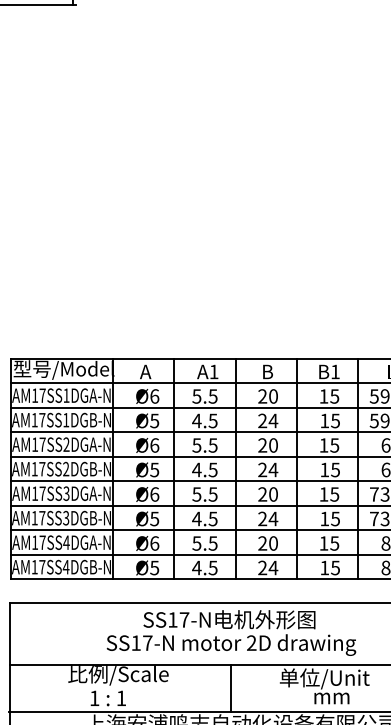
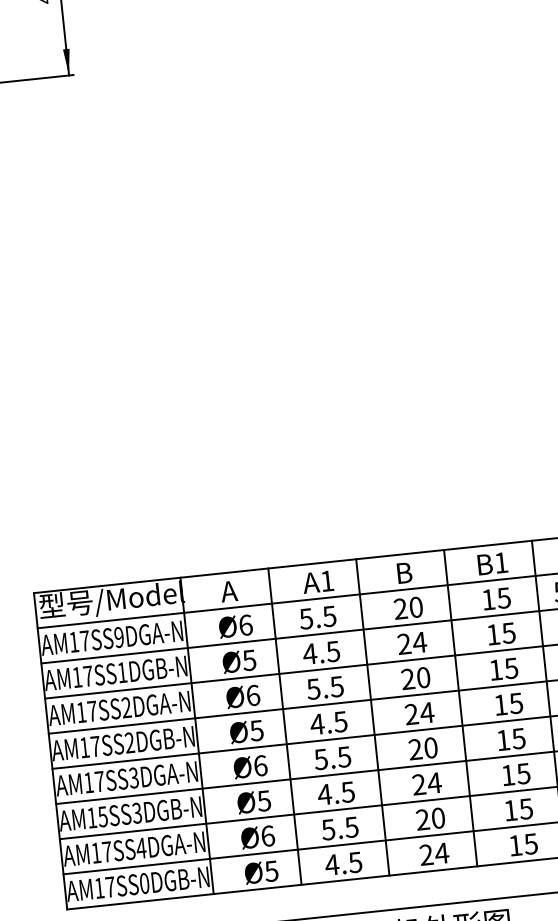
text: (66, 395) -> (119, 637), AM17SS1DGA-N -> AM17SS9DGA-N
text: (42, 518) -> (103, 817), AM17SS3DGB-N -> AM15SS3DGB-N
text: (65, 566) -> (143, 882), AM17SS4DGB-N -> AM17SS0DGB-N

